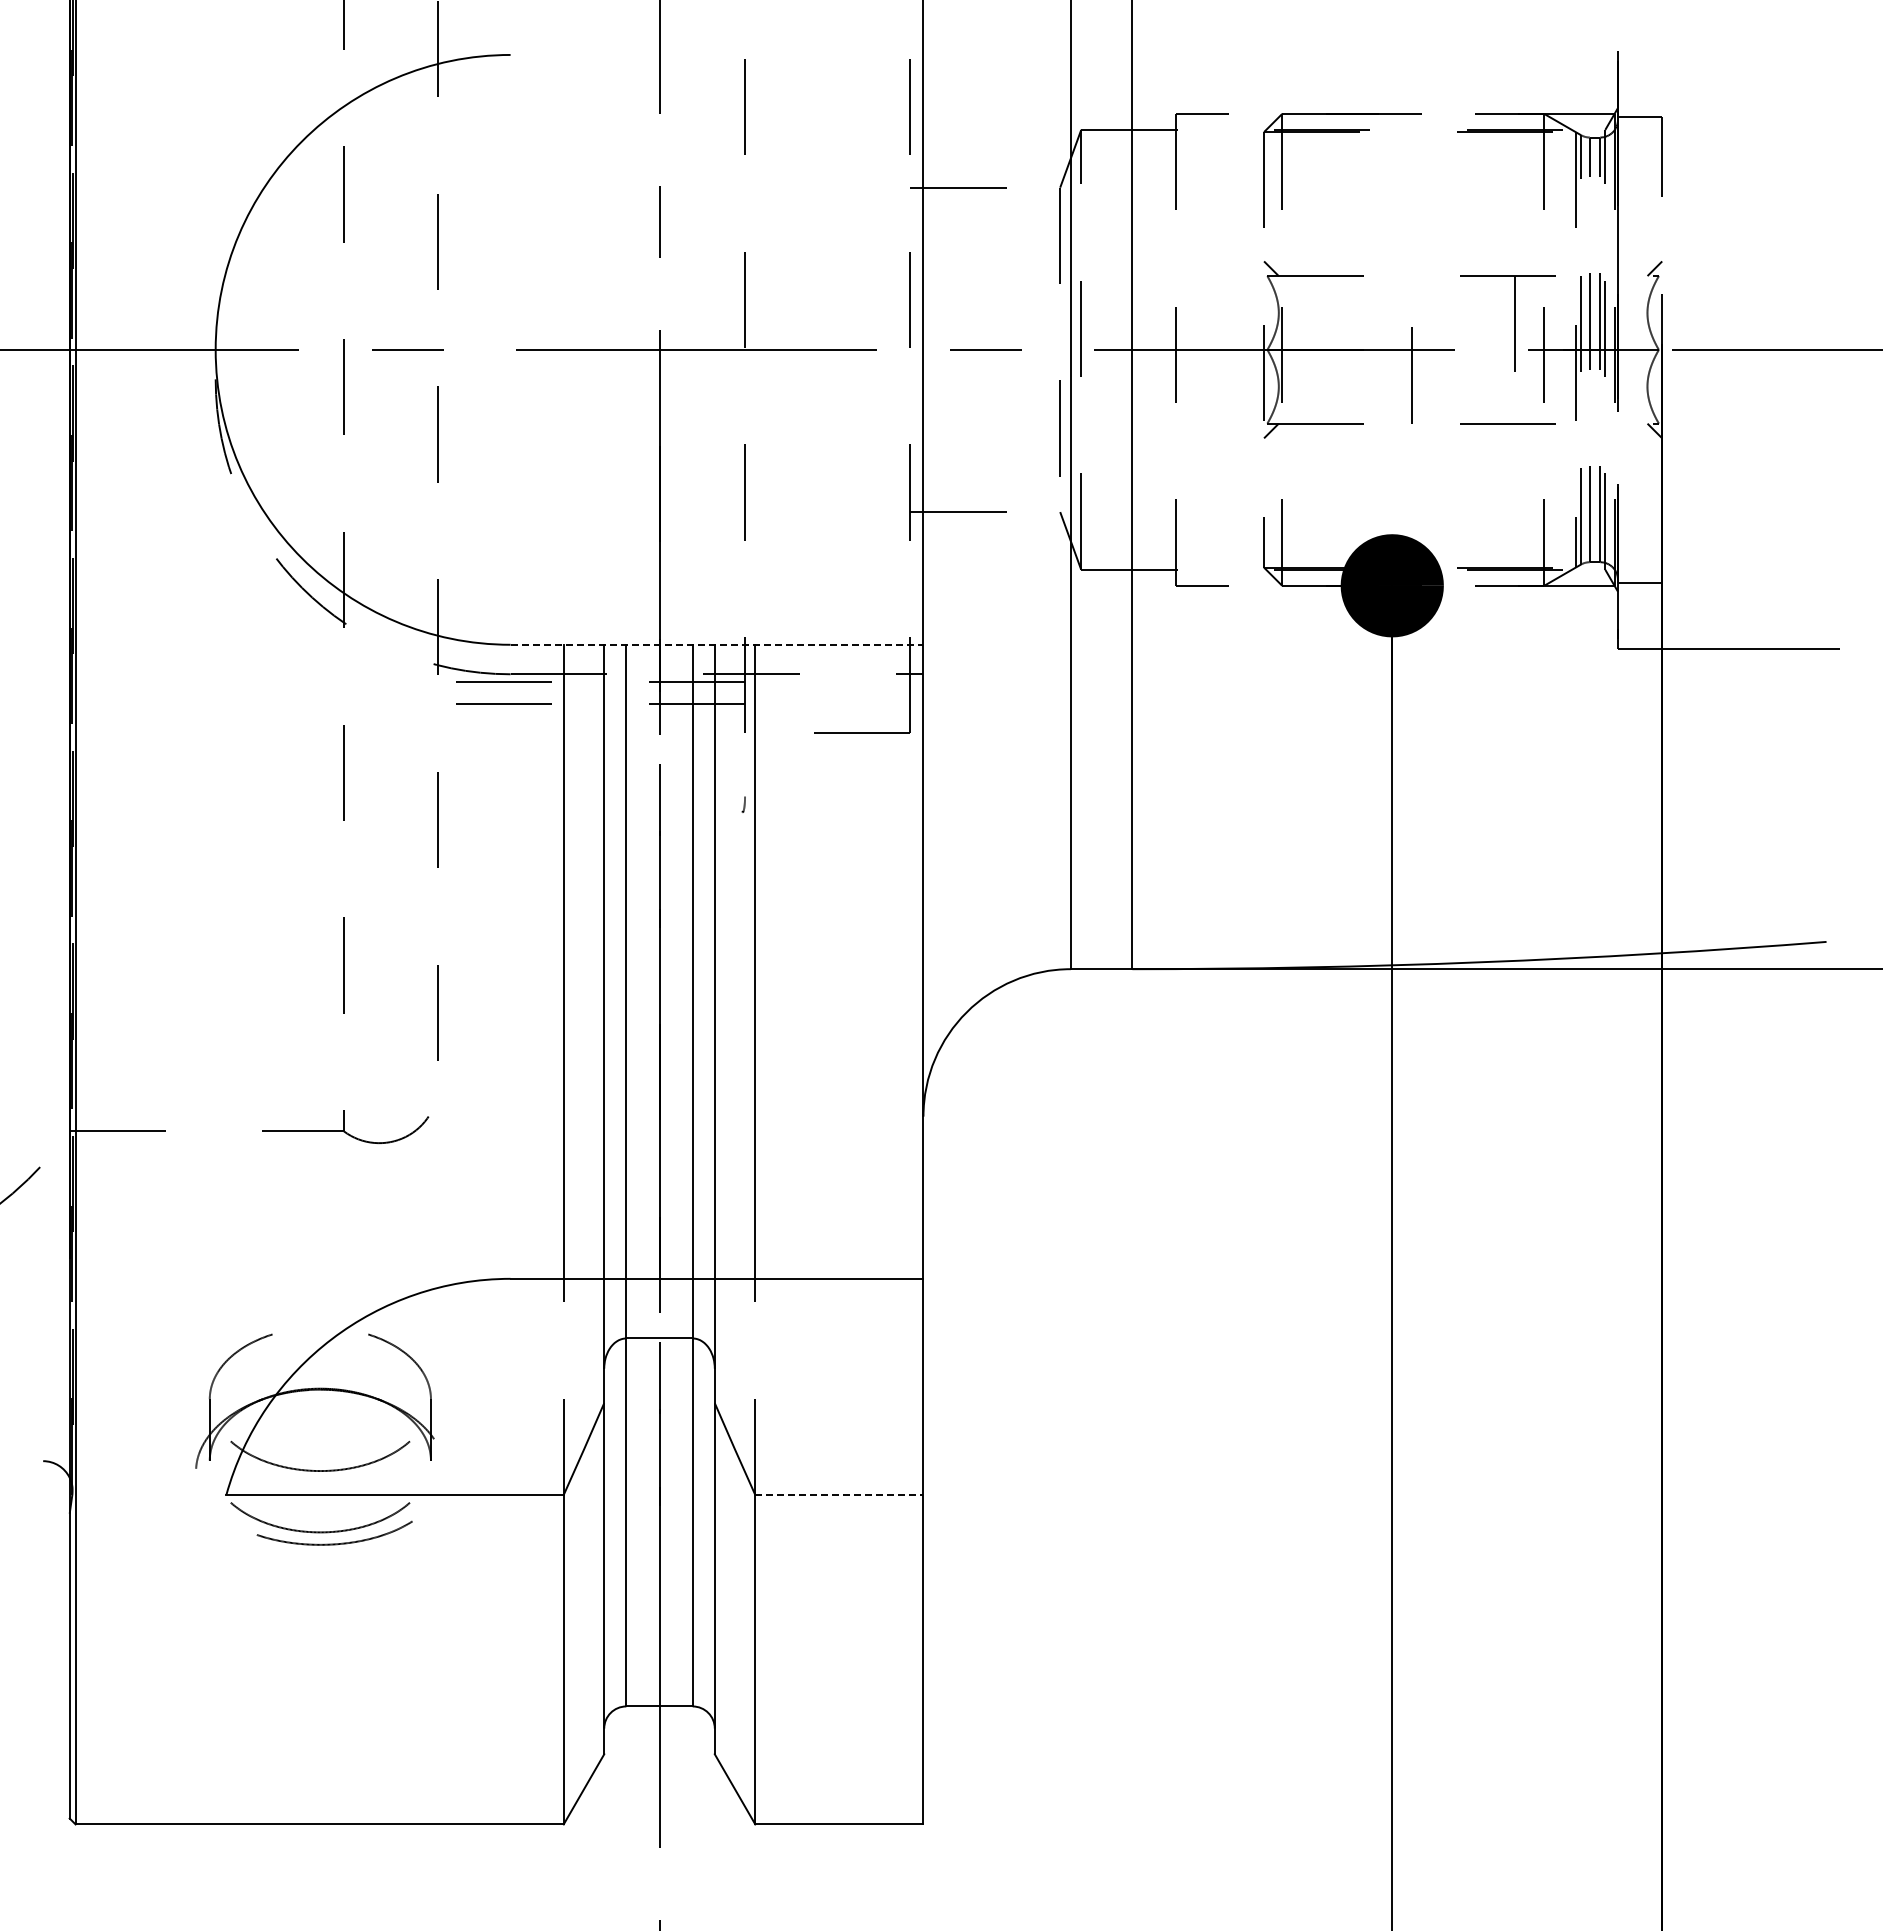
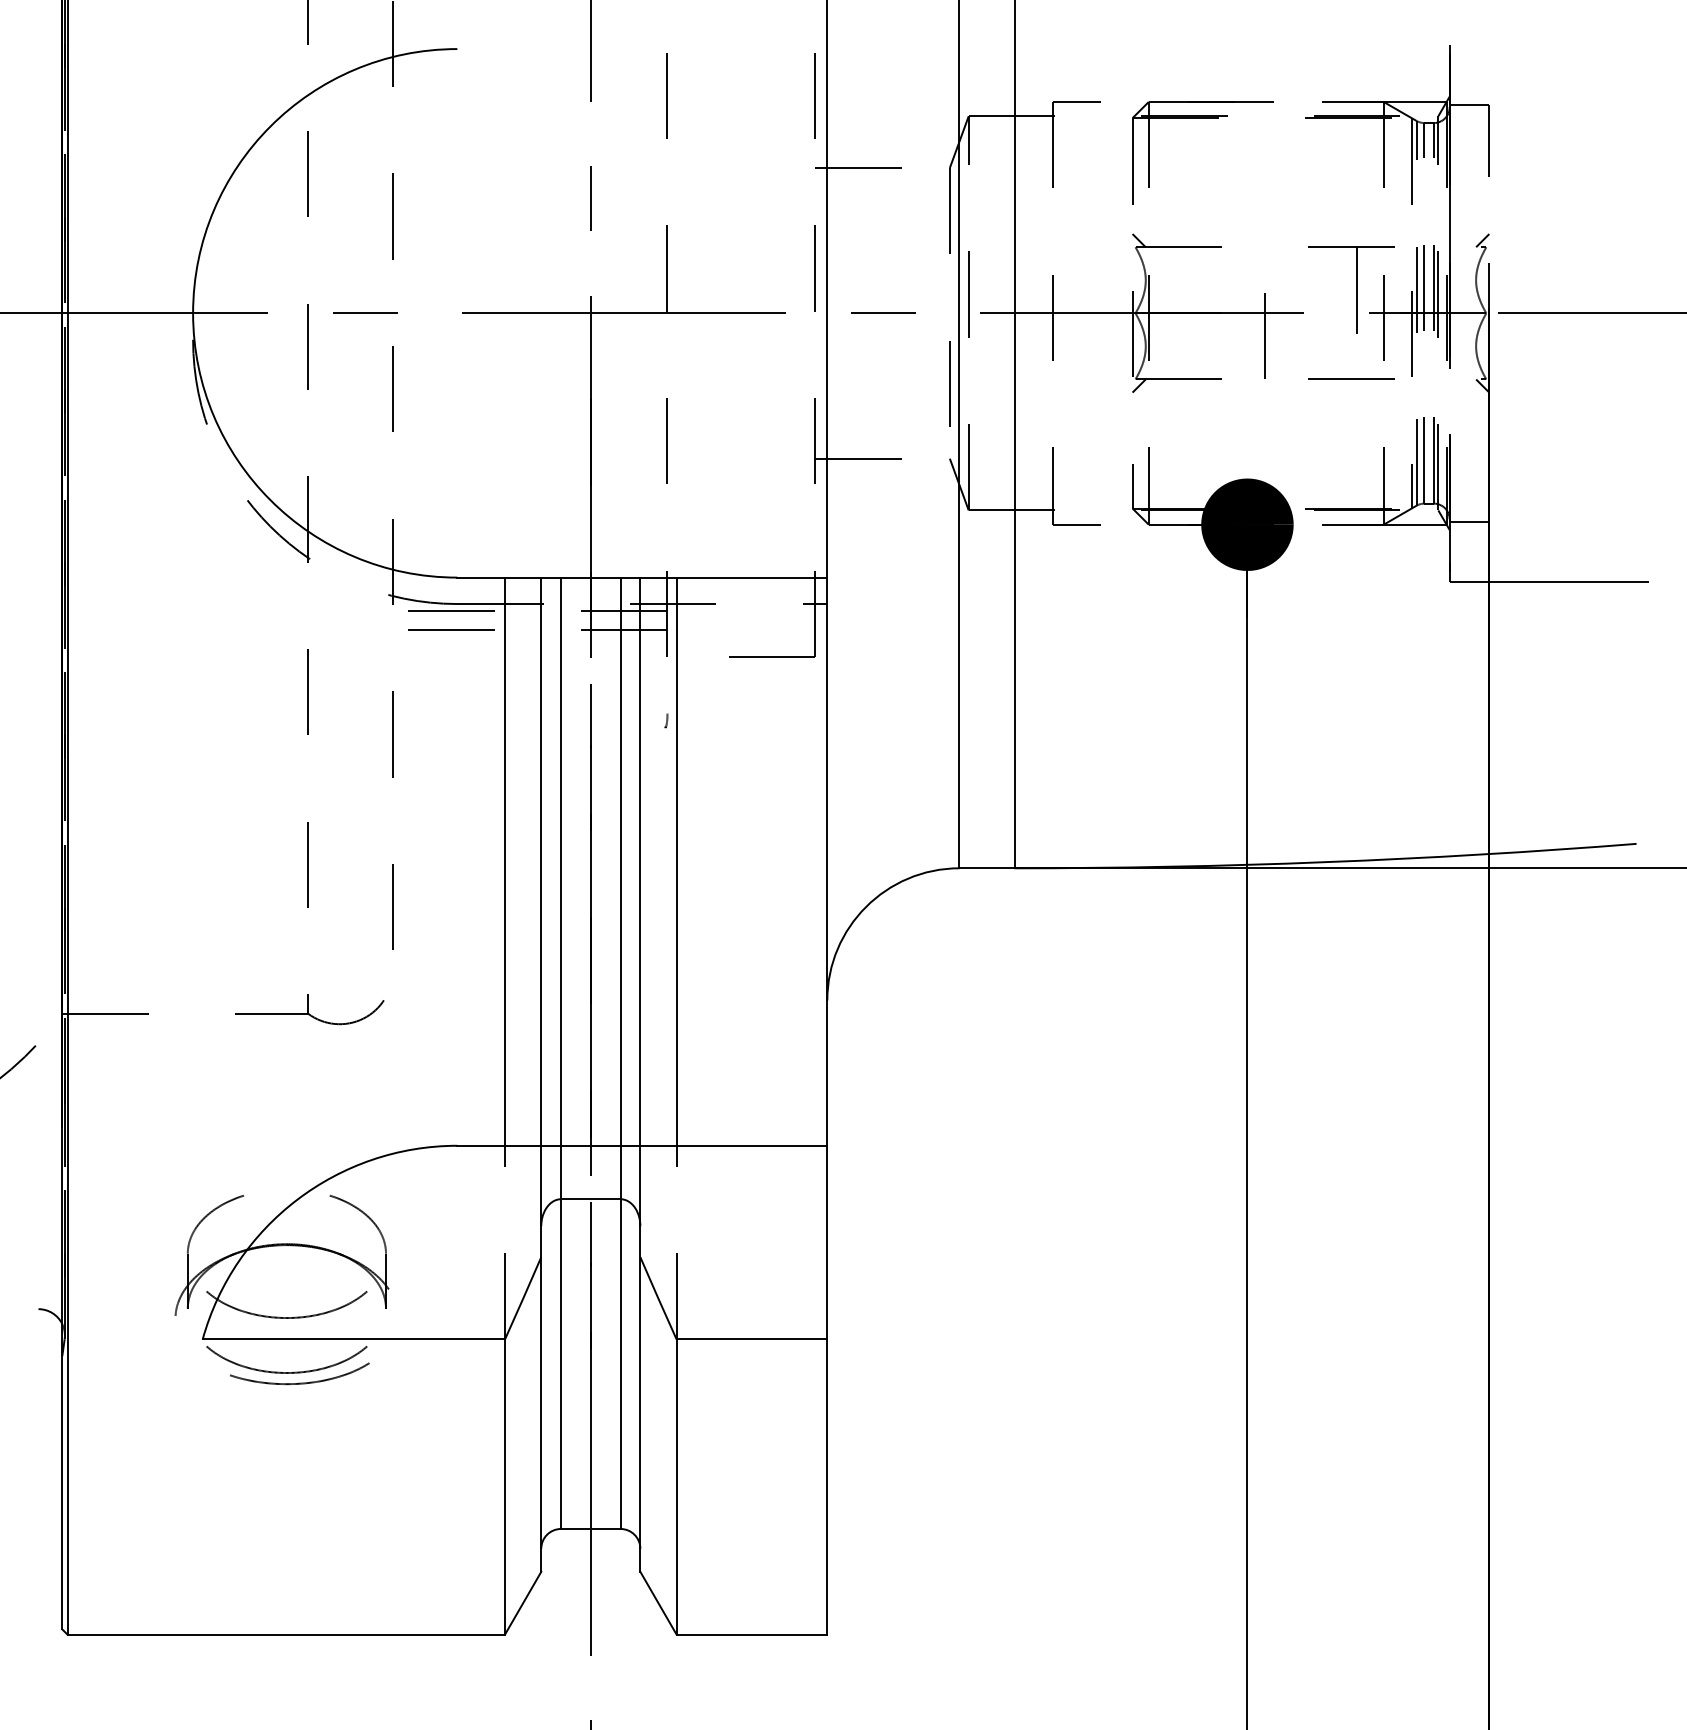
line: (717, 644) -> (642, 577), dashed -> solid
line: (839, 1495) -> (752, 1339), dashed -> solid

